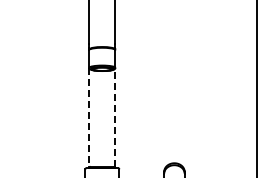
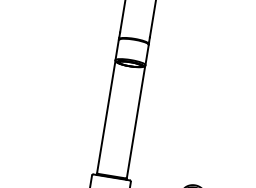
line: (115, 117) -> (136, 121), dashed -> solid
line: (89, 118) -> (106, 118), dashed -> solid

